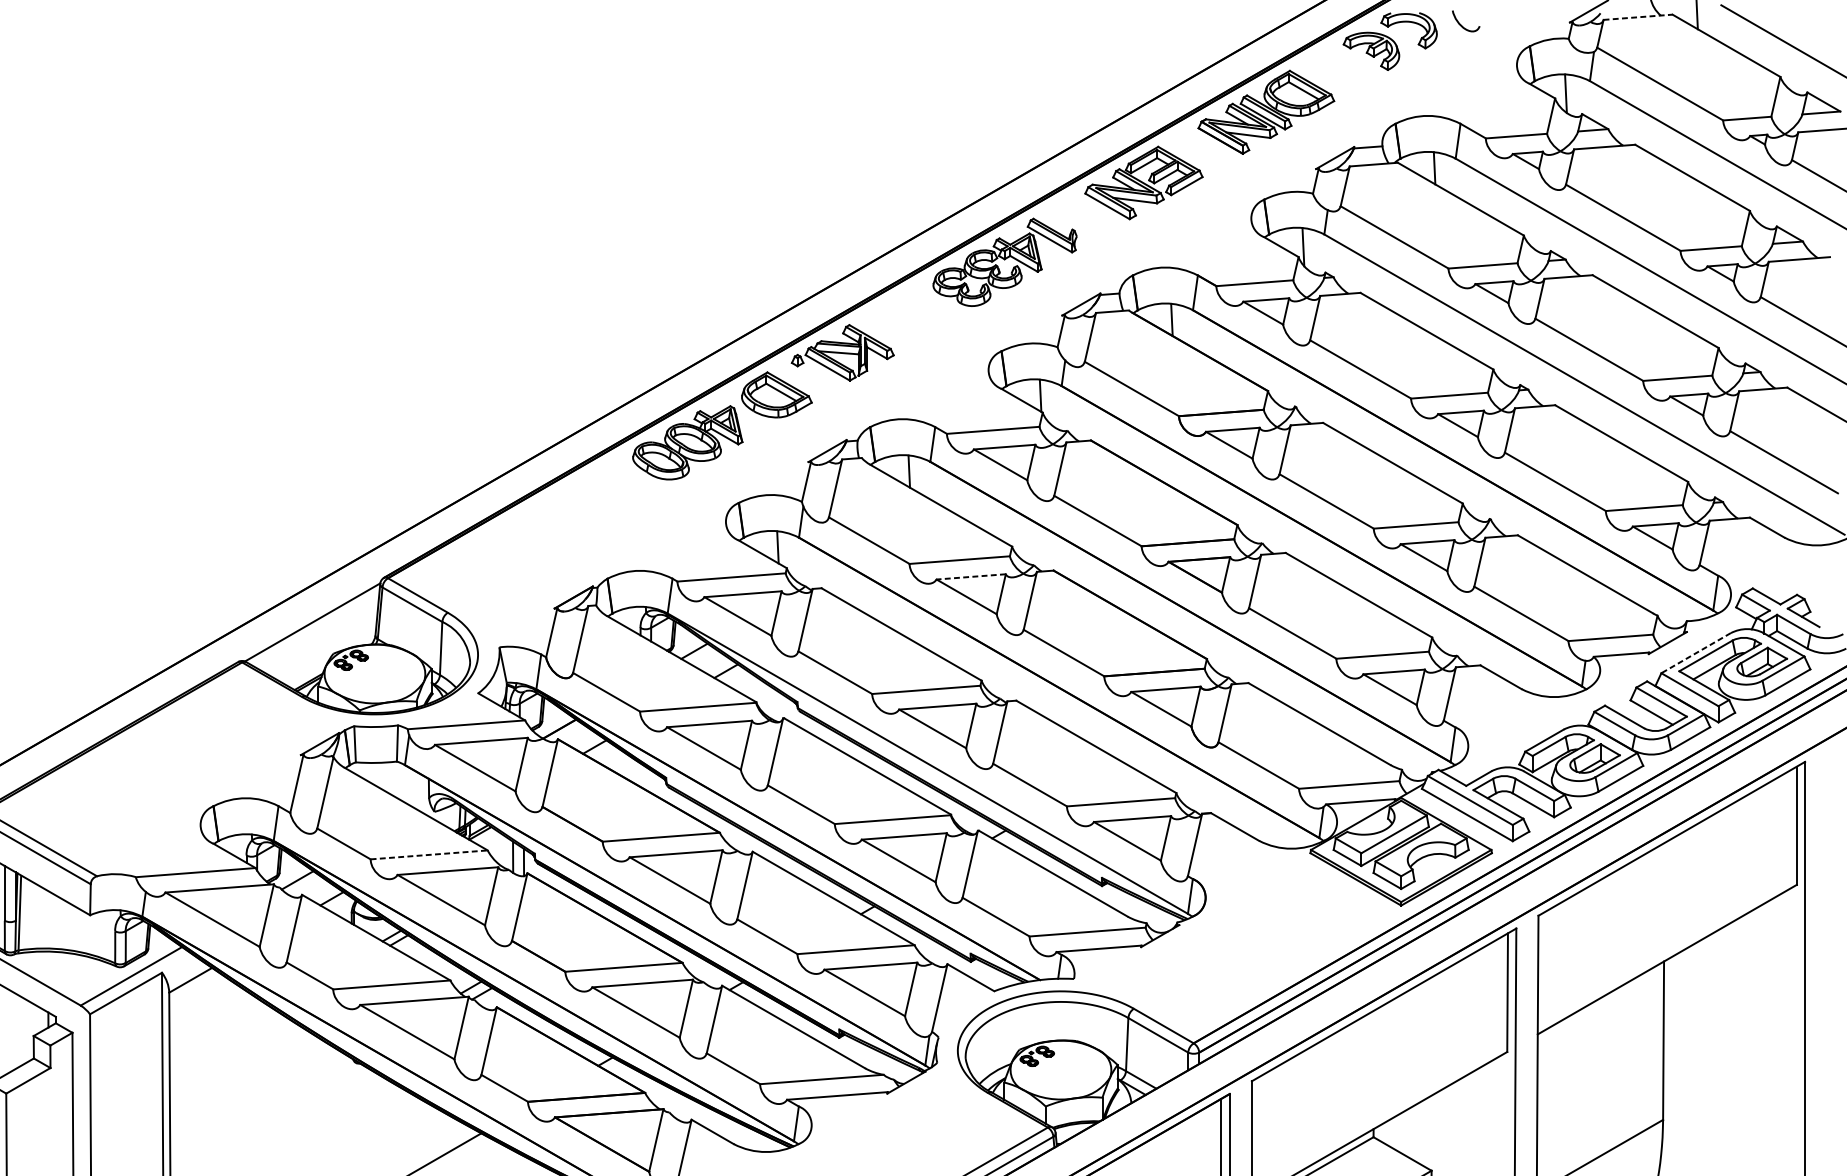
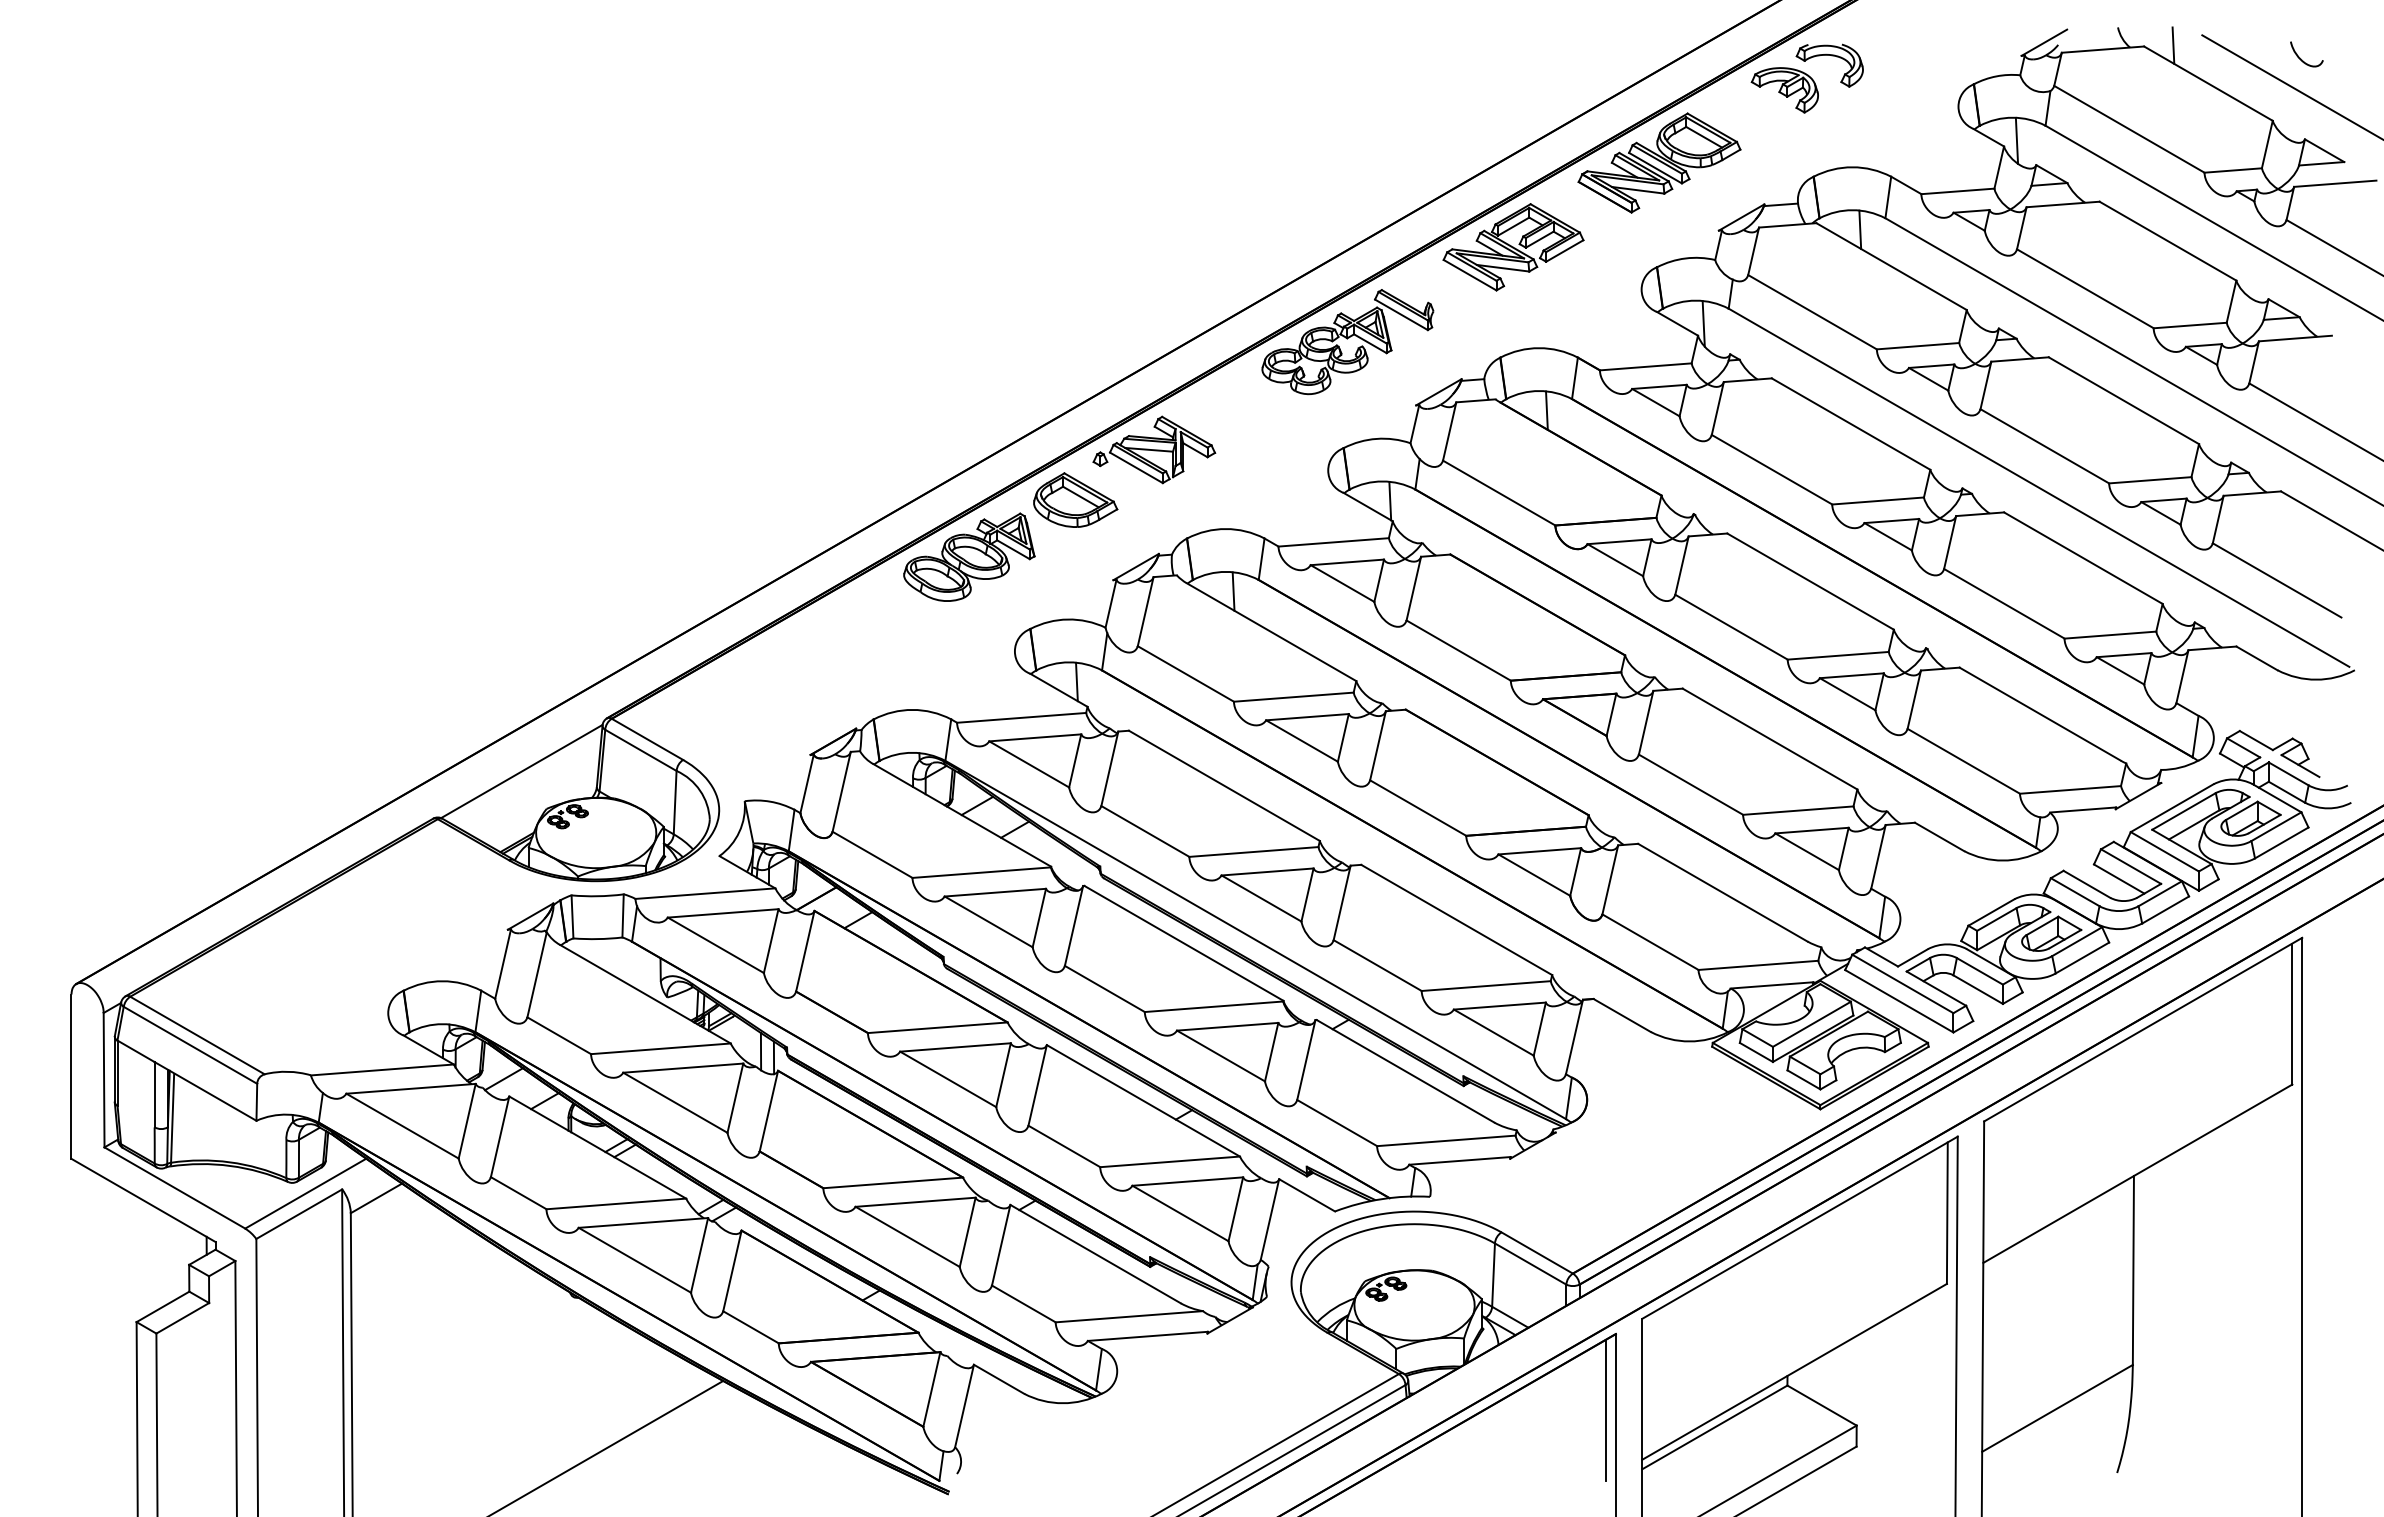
line: (1638, 17) -> (2103, 49), dashed -> solid
curve: (1461, 24) -> (2301, 58), moved
line: (970, 577) -> (1306, 717), dashed -> solid
line: (1696, 653) -> (2172, 808), dashed -> solid
line: (429, 854) -> (661, 1048), dashed -> solid

